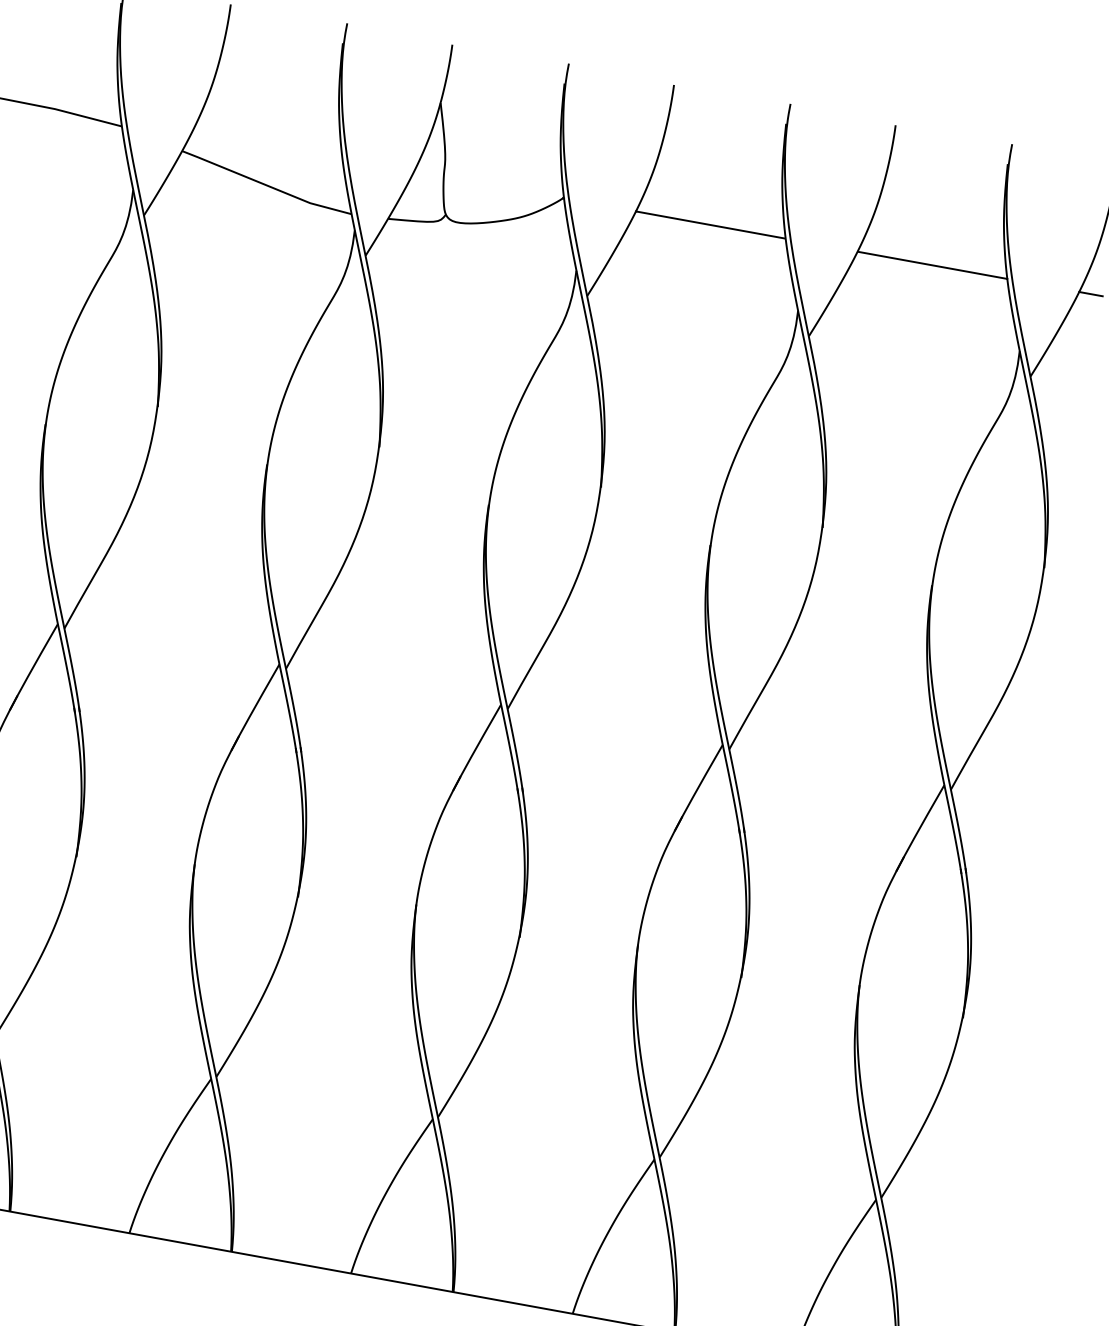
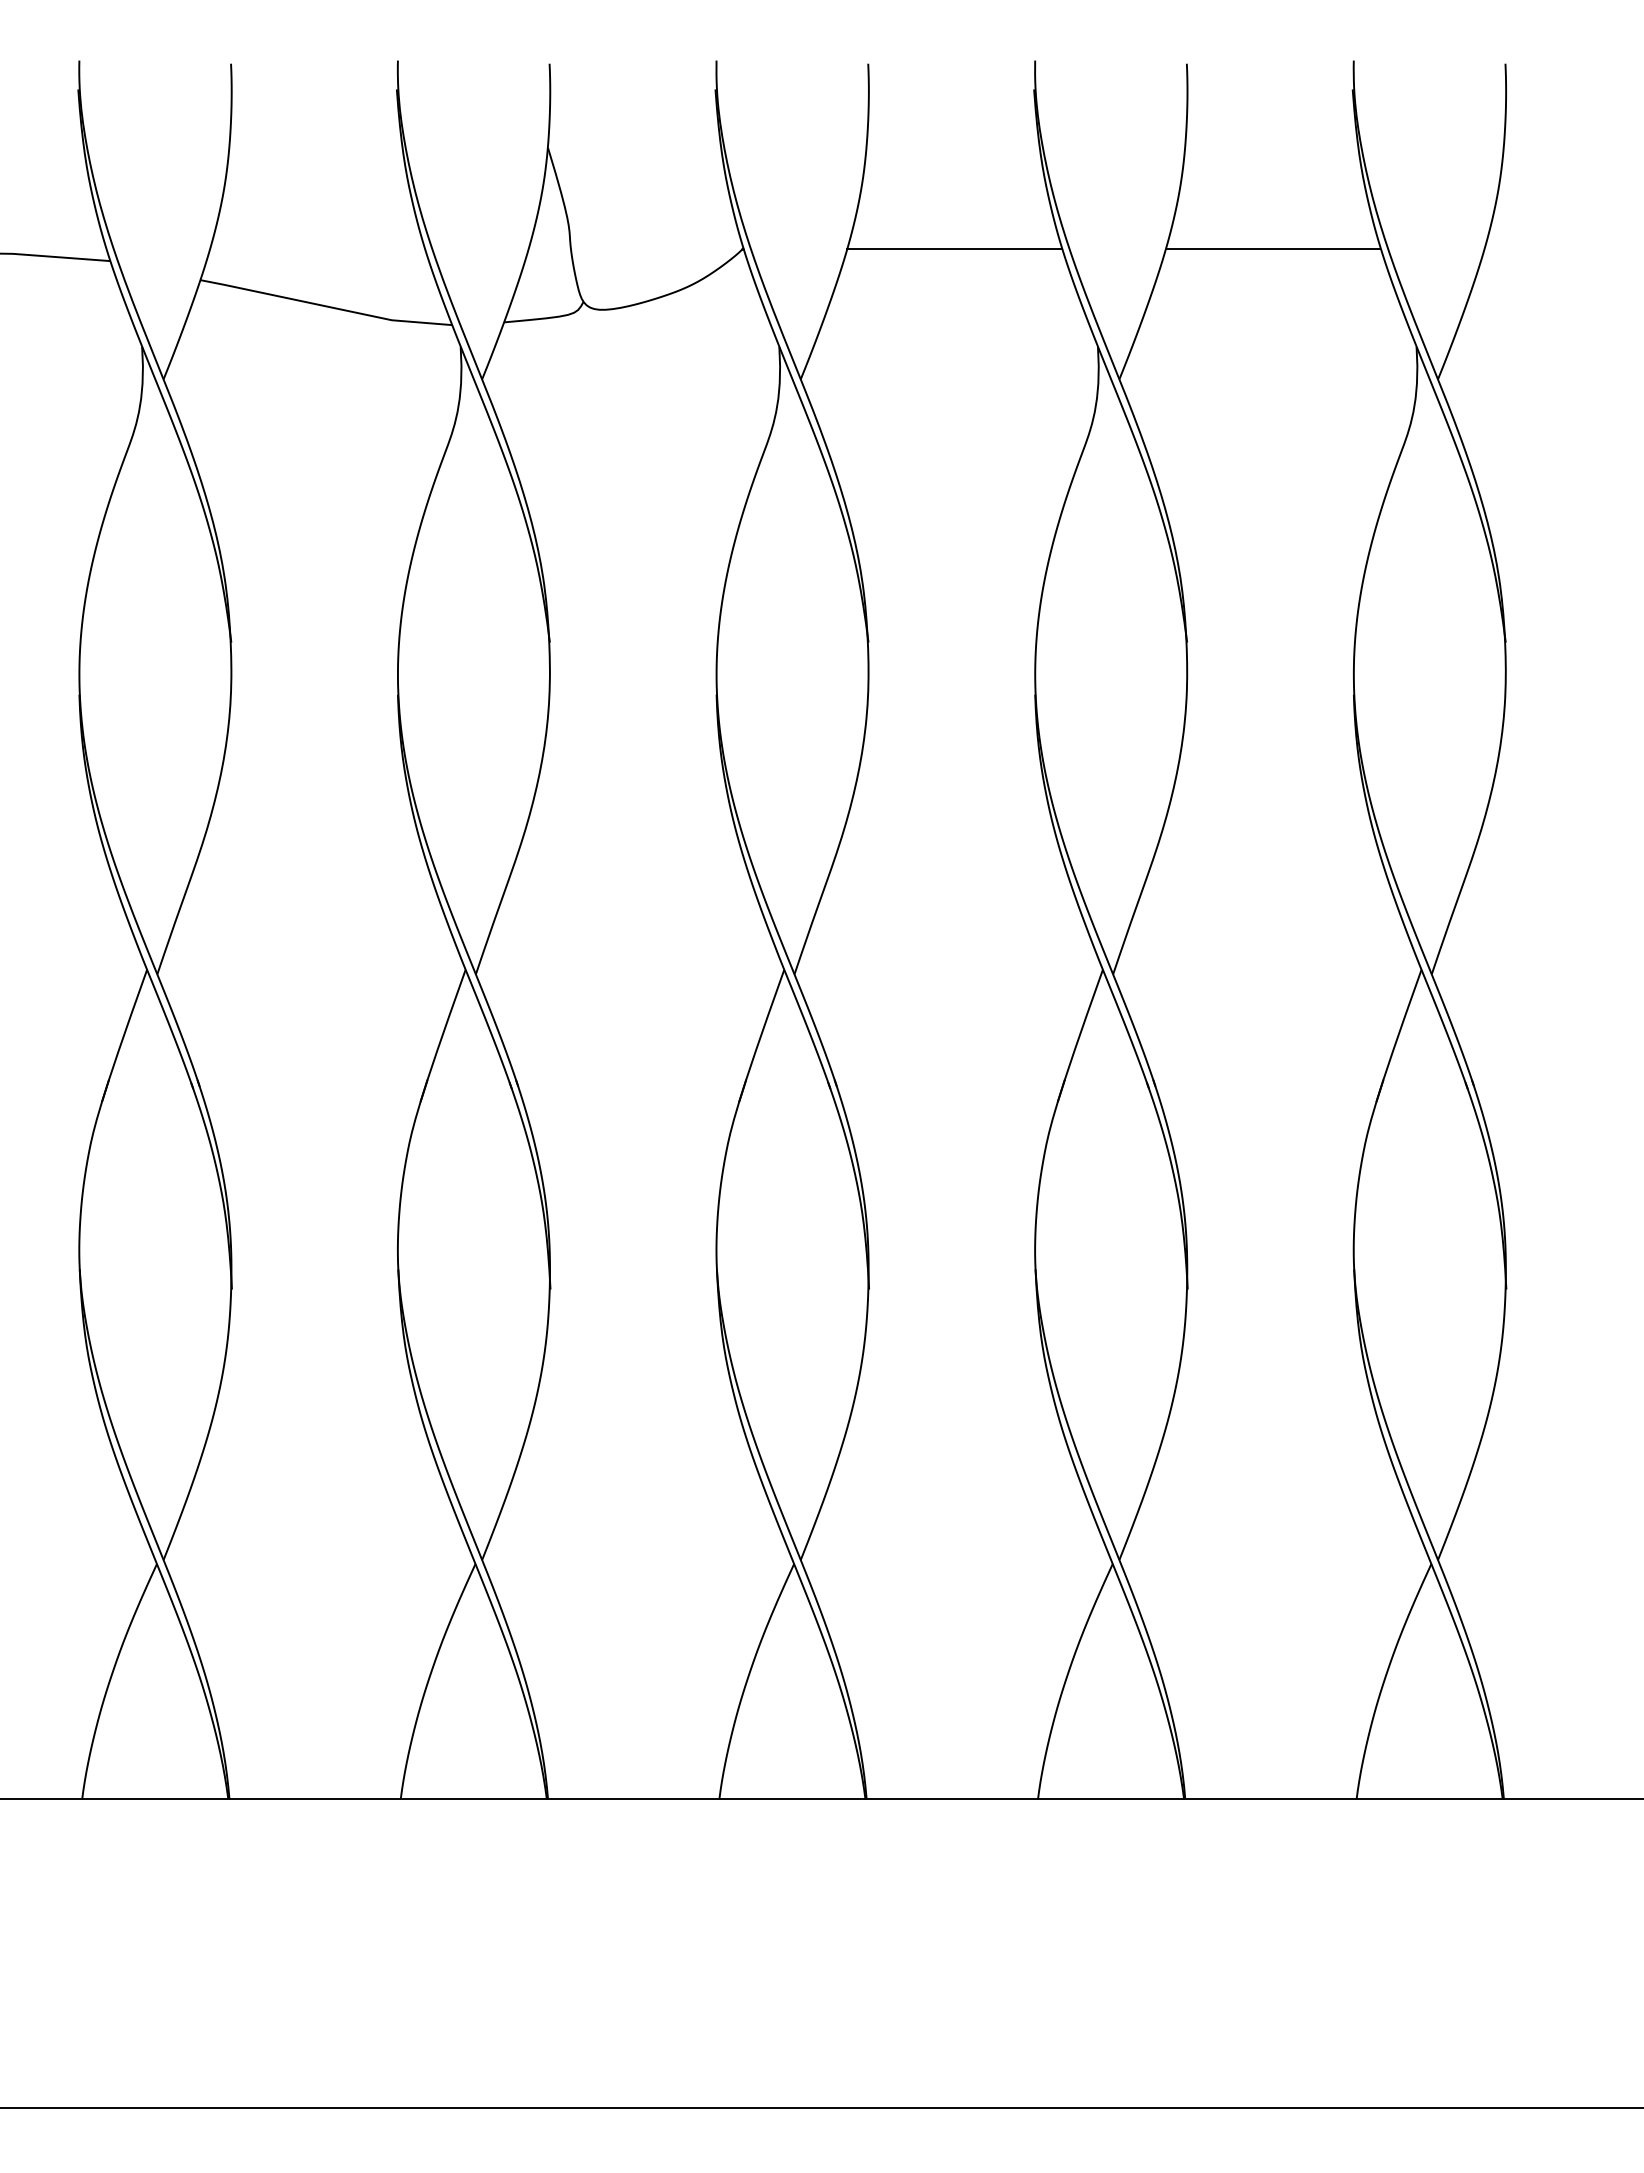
line: (1091, 294) -> (1501, 249), removed

